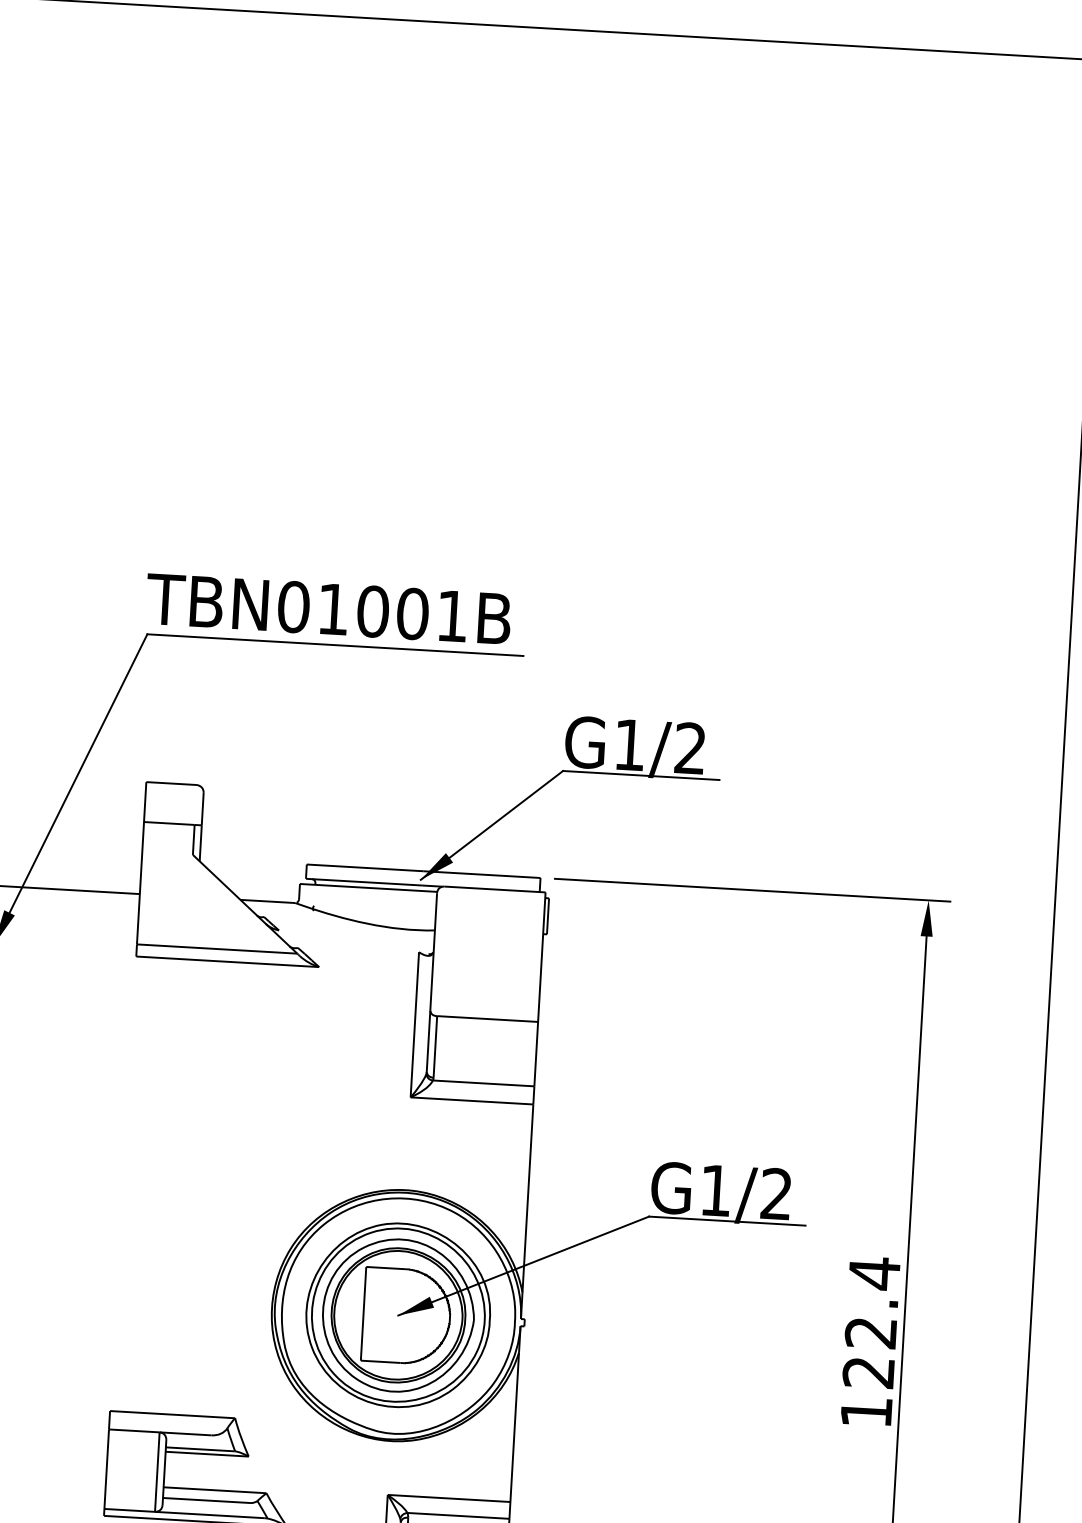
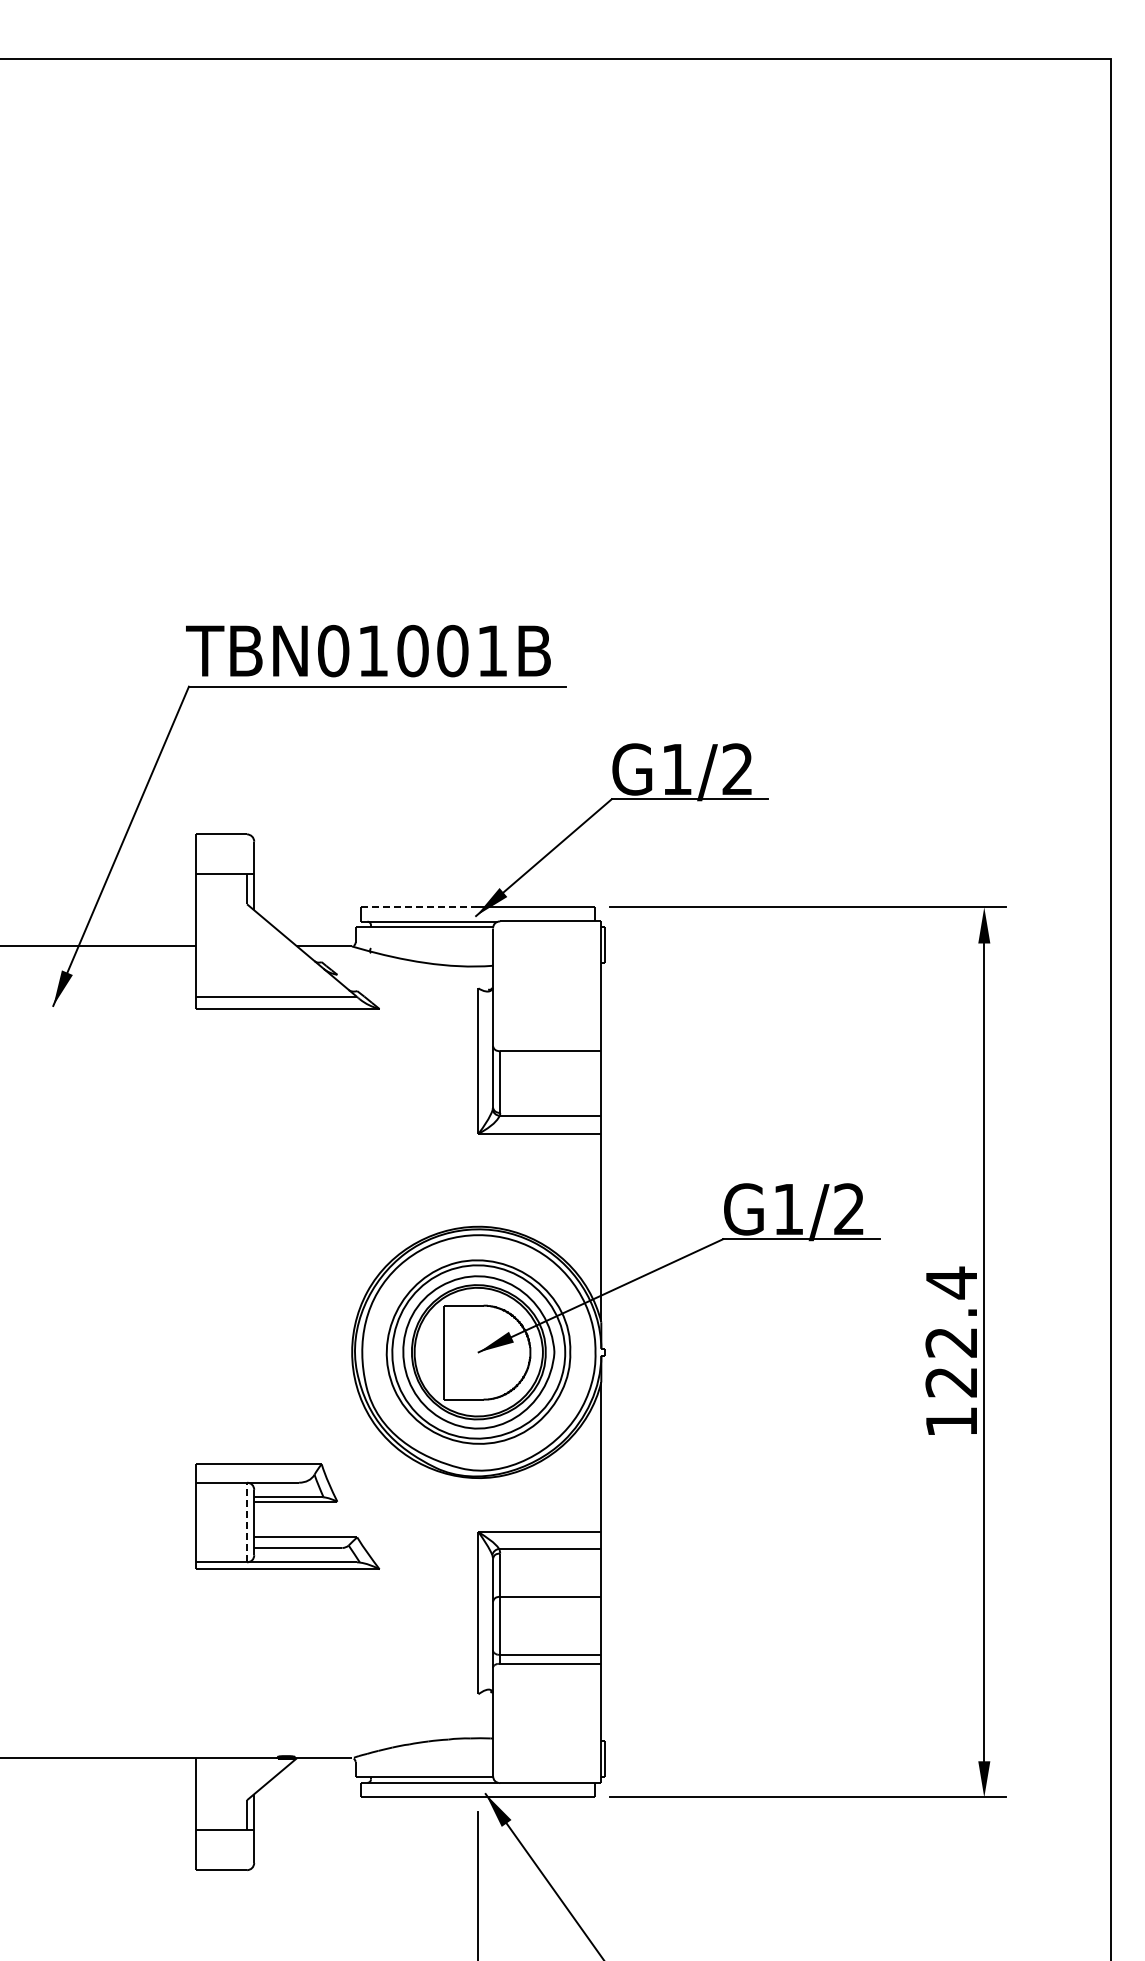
line: (364, 868) -> (419, 907), solid -> dashed
line: (157, 1472) -> (247, 1522), solid -> dashed

